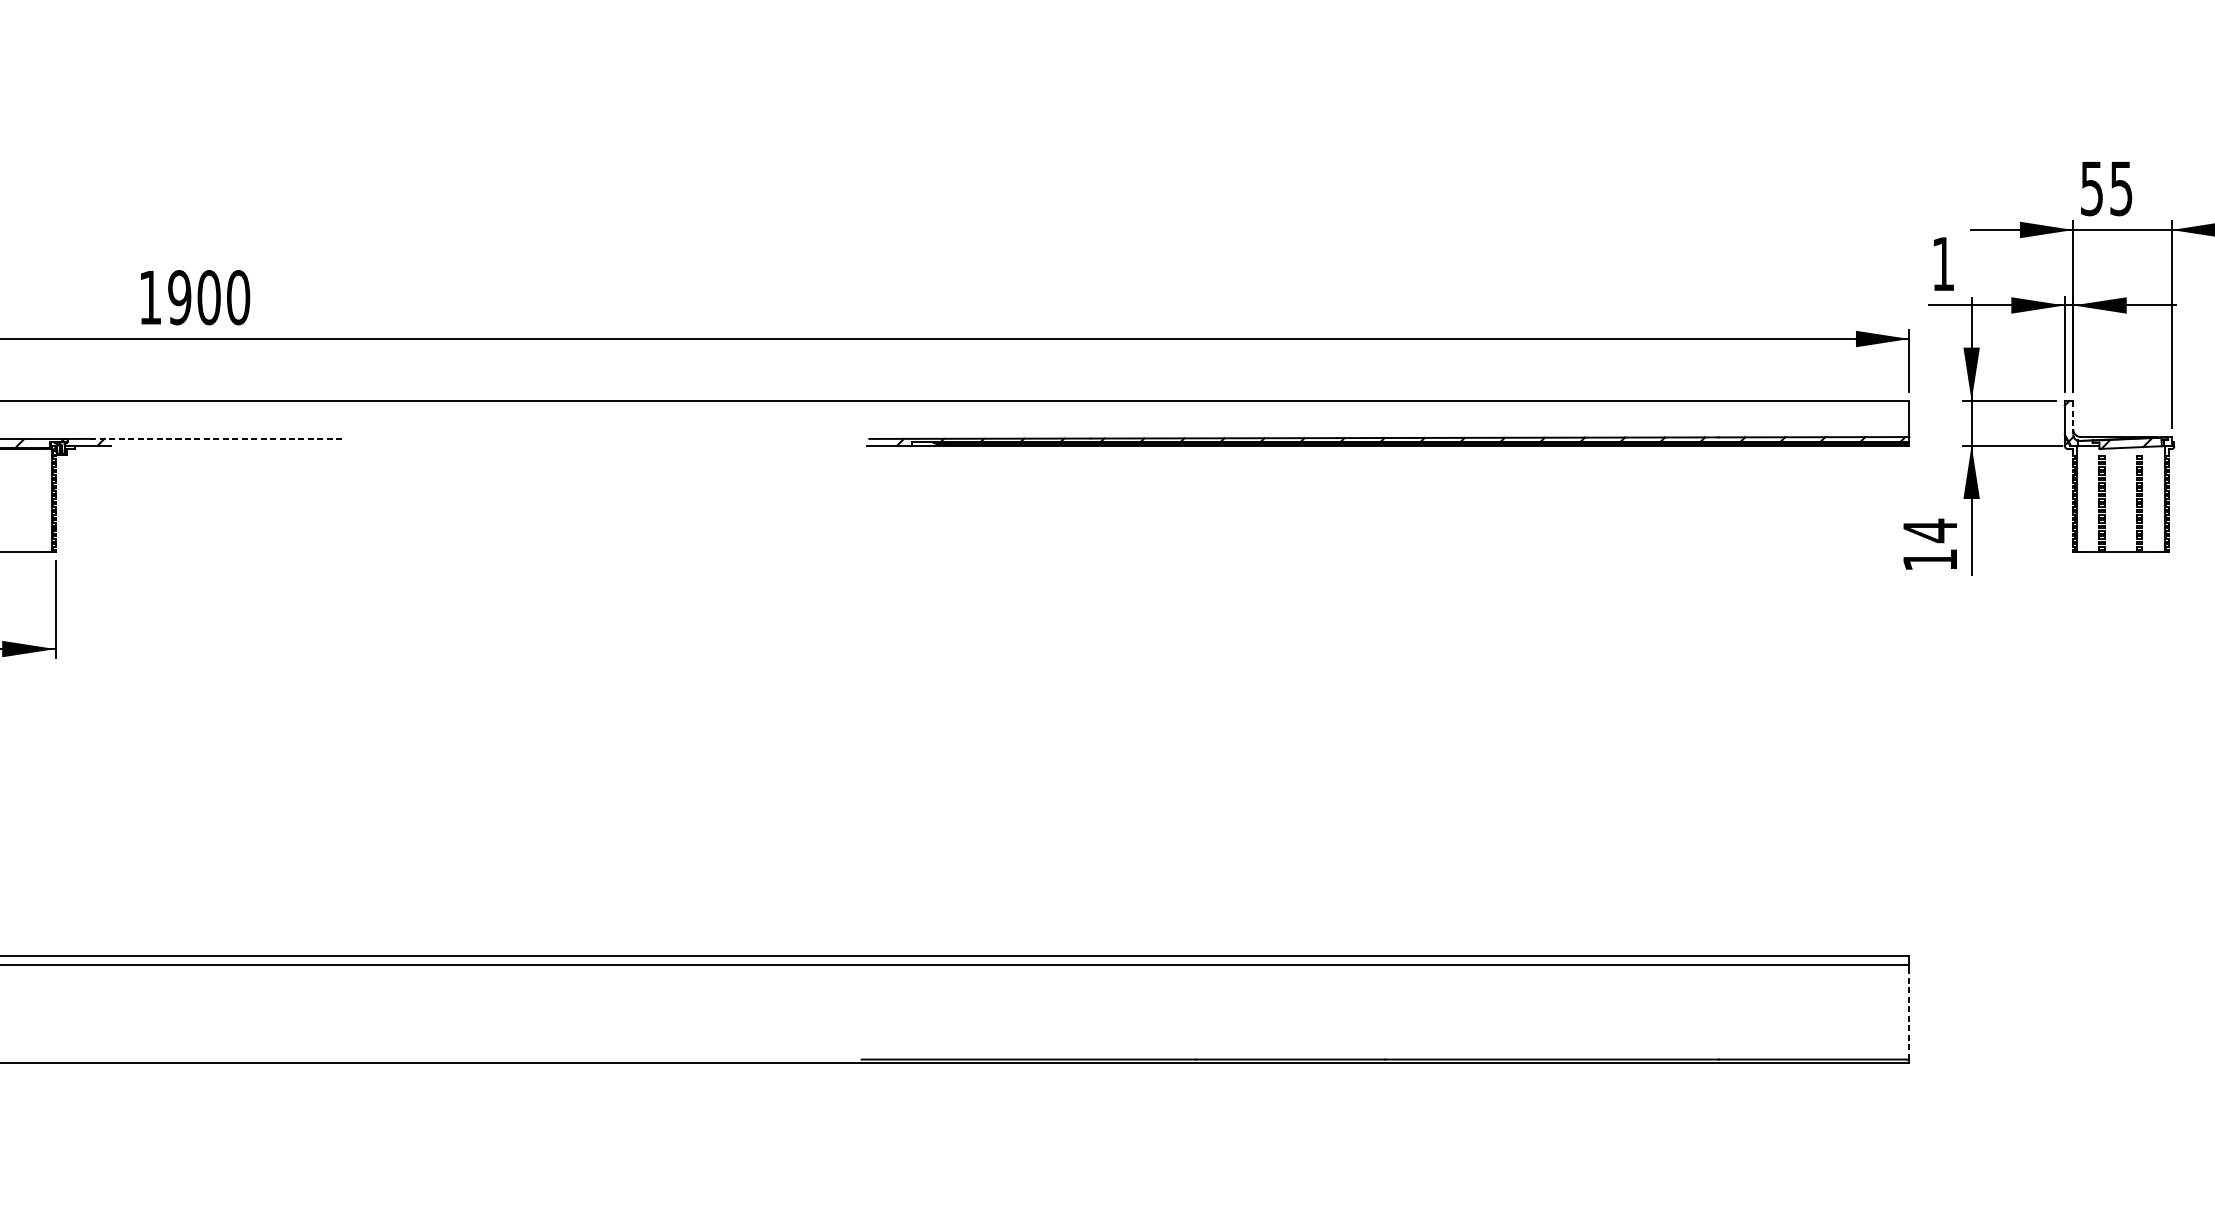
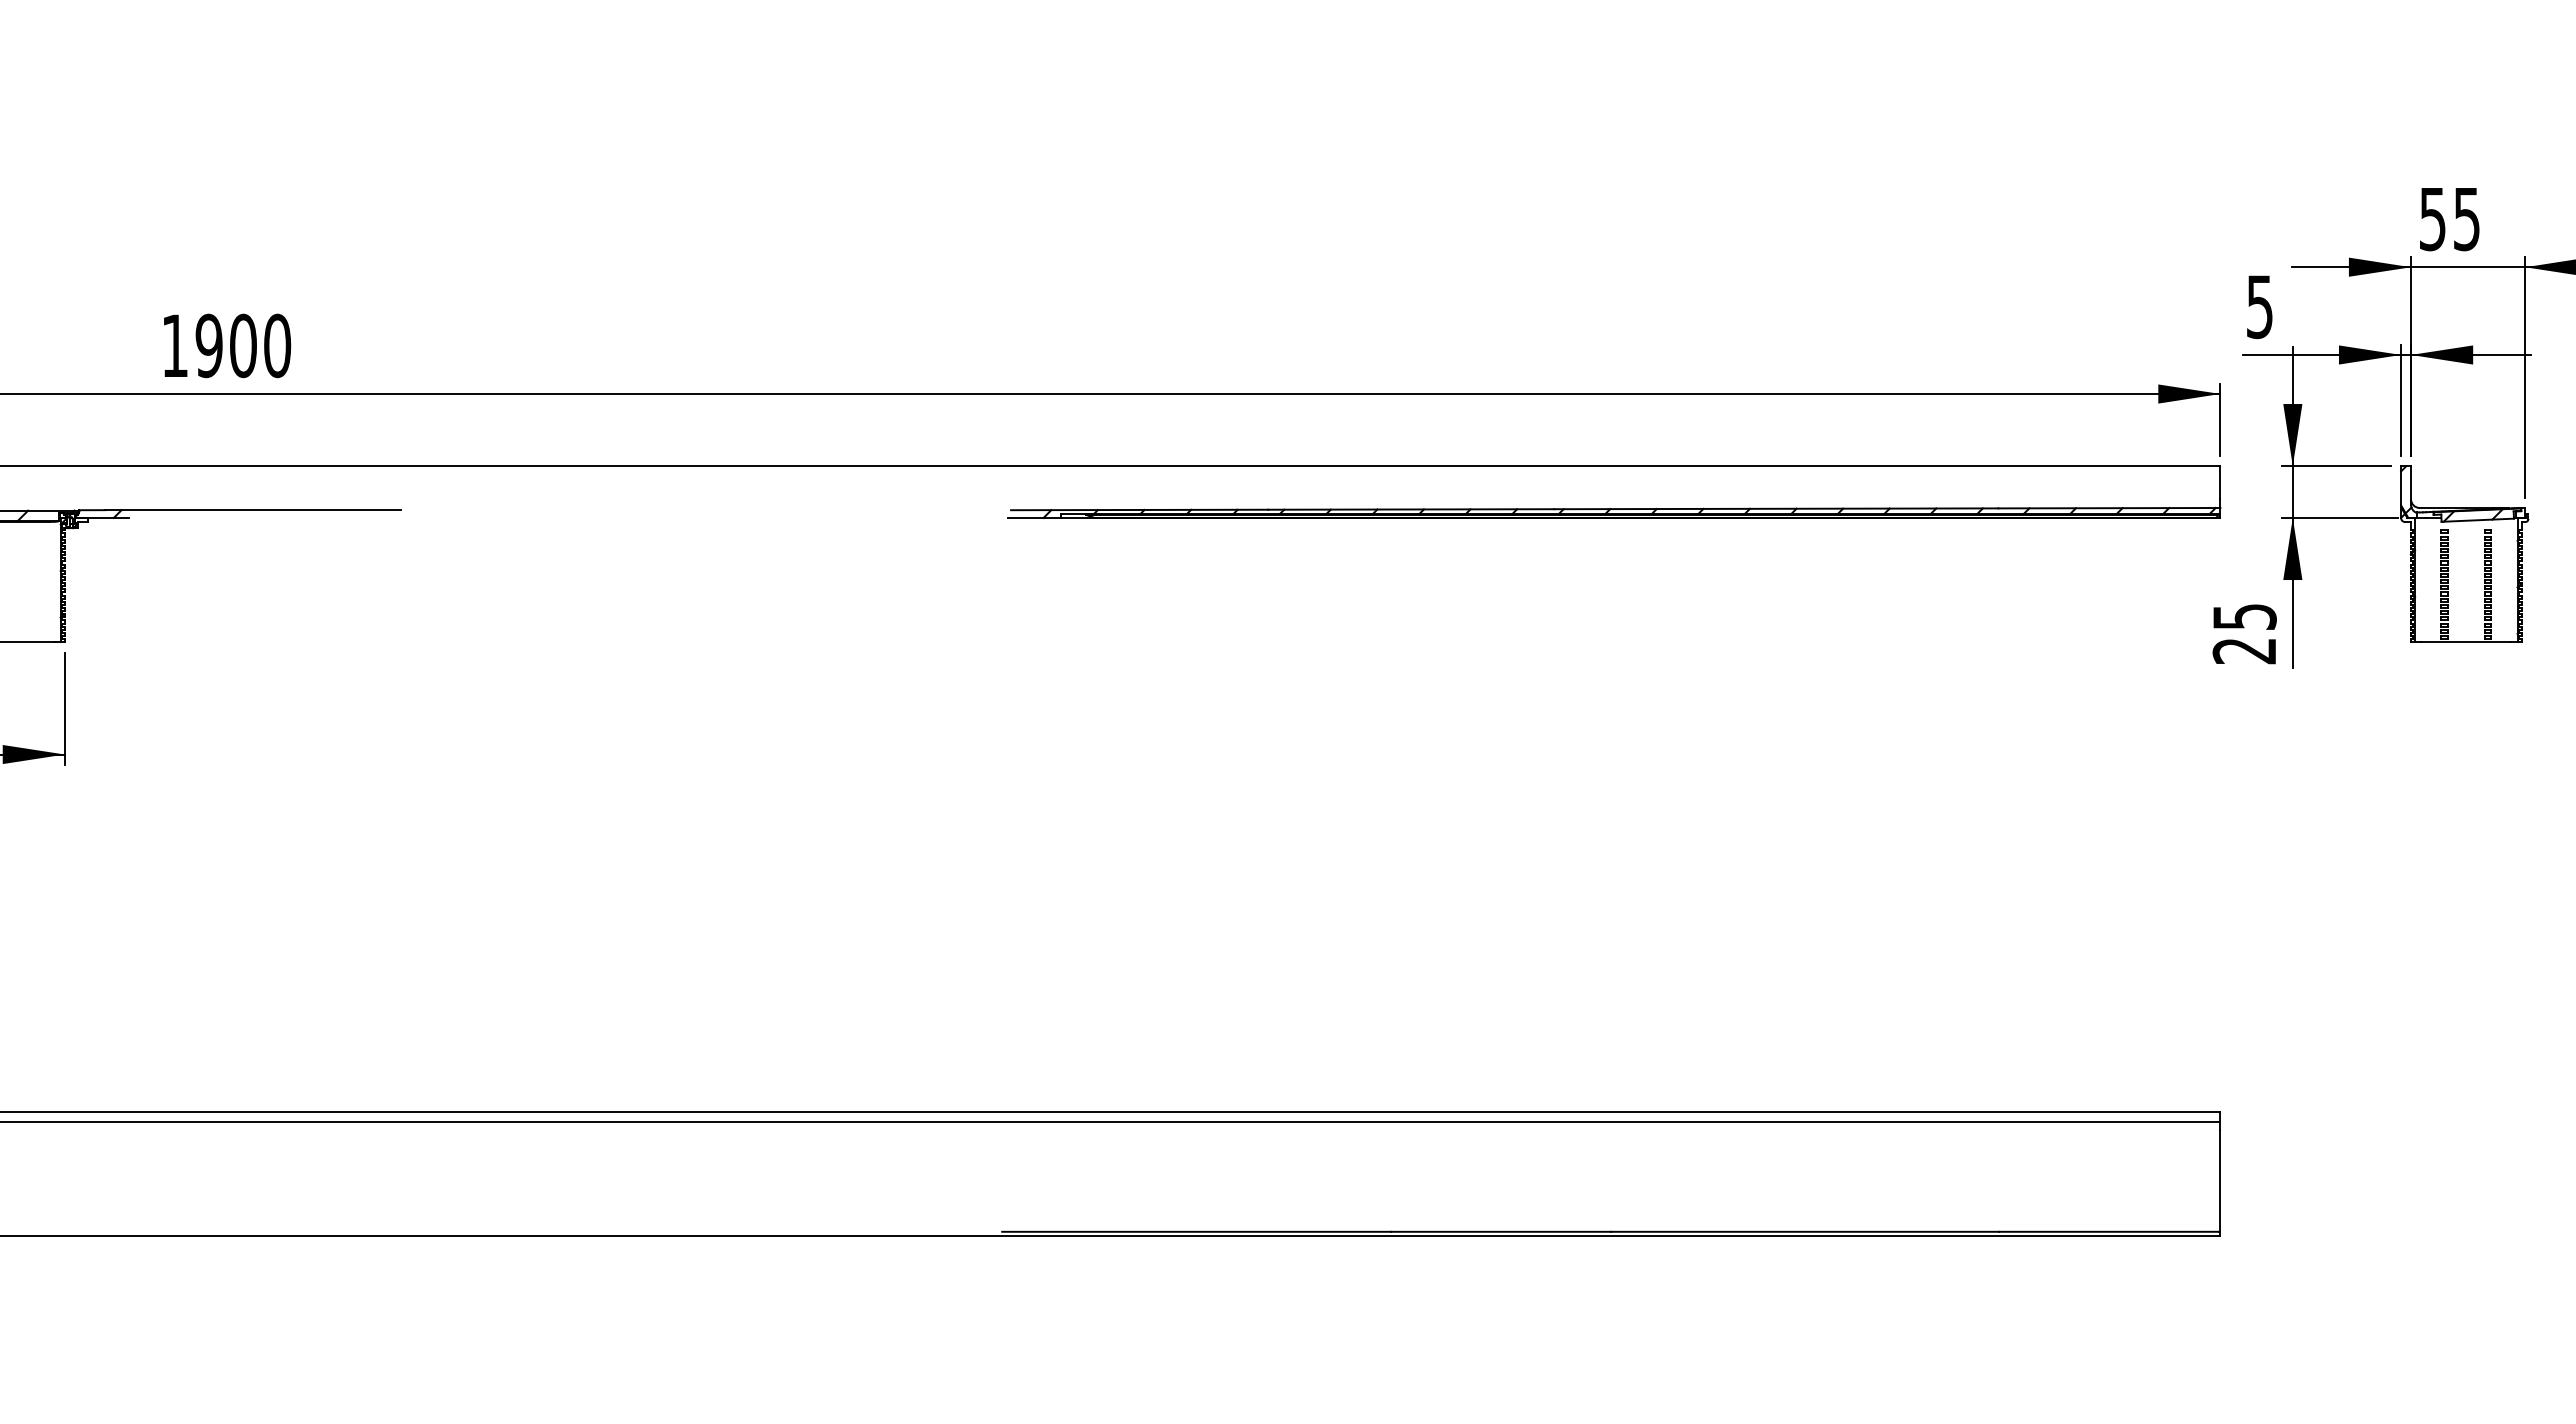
text: (1942, 264) -> (2259, 307), 1 -> 5
line: (2073, 417) -> (2411, 485), dashed -> solid
line: (217, 439) -> (253, 510), dashed -> solid
text: (1930, 544) -> (2244, 633), 14 -> 25
line: (1909, 1016) -> (2220, 1181), dashed -> solid

